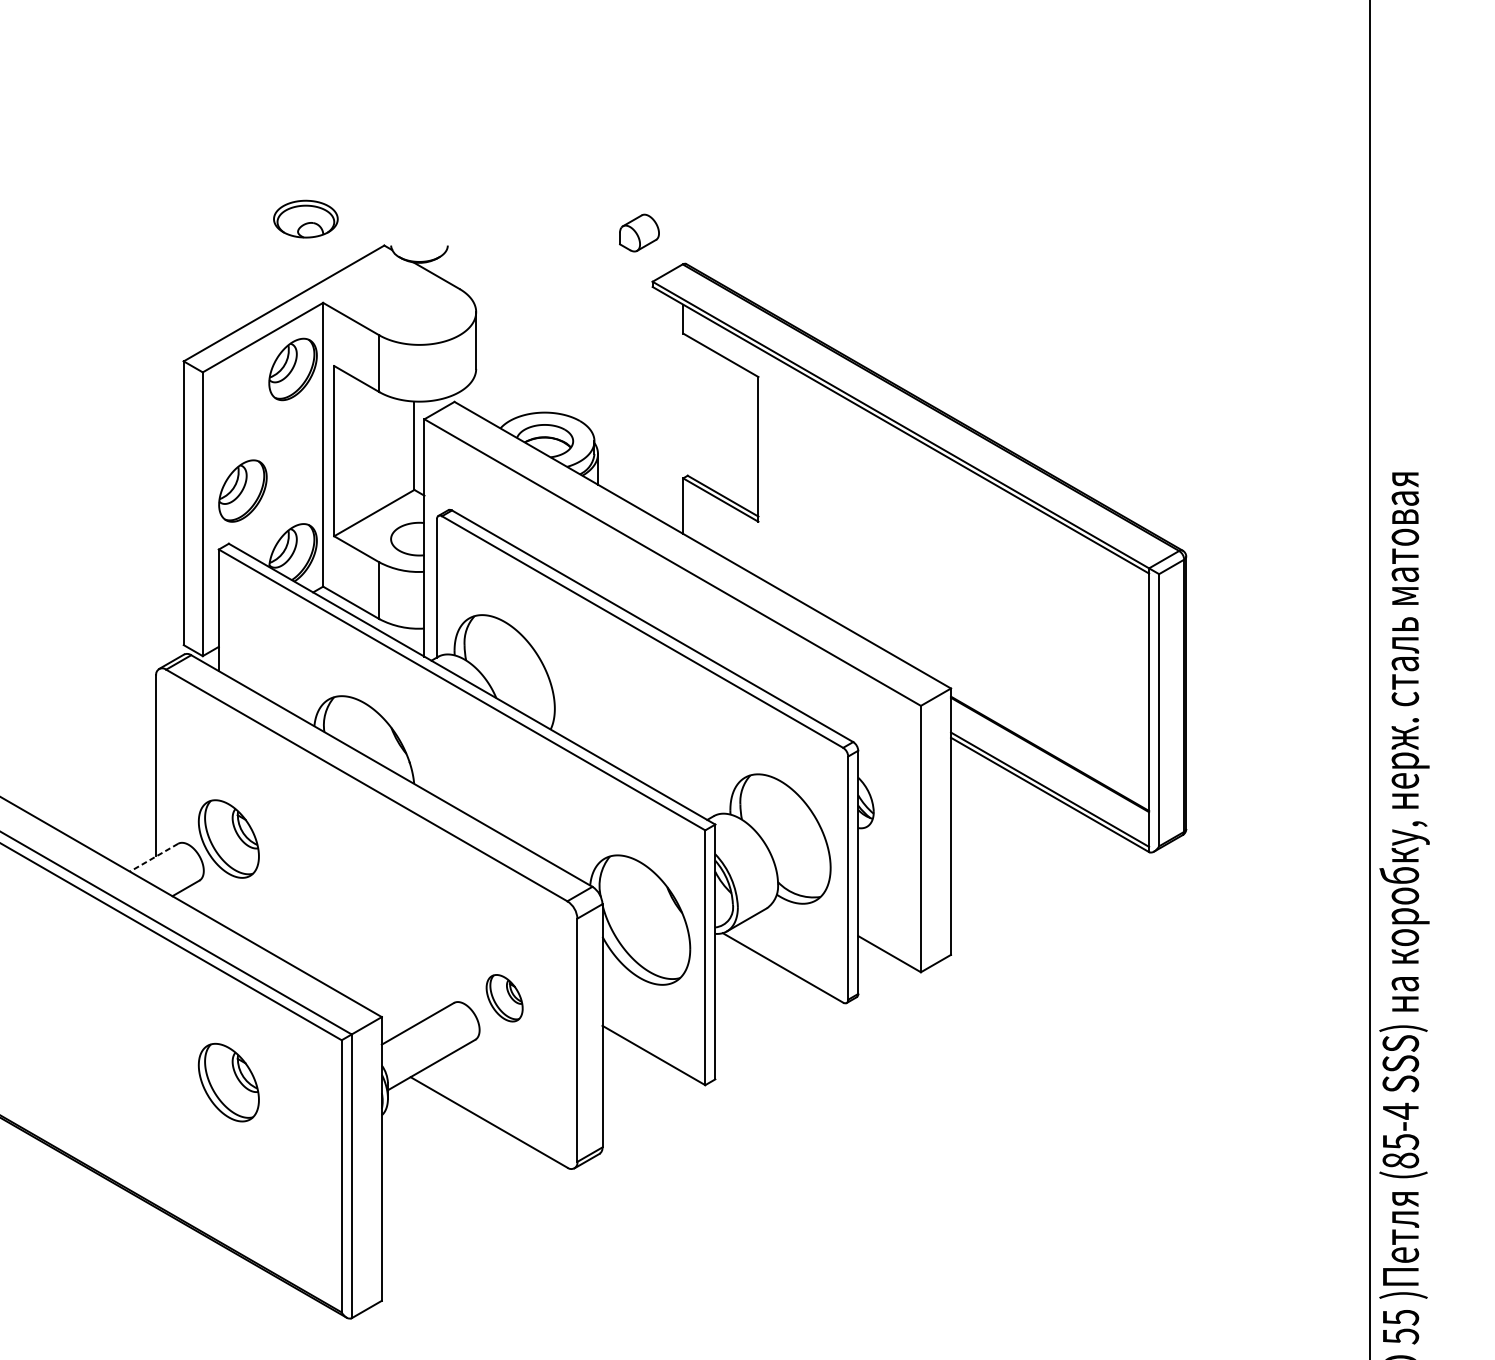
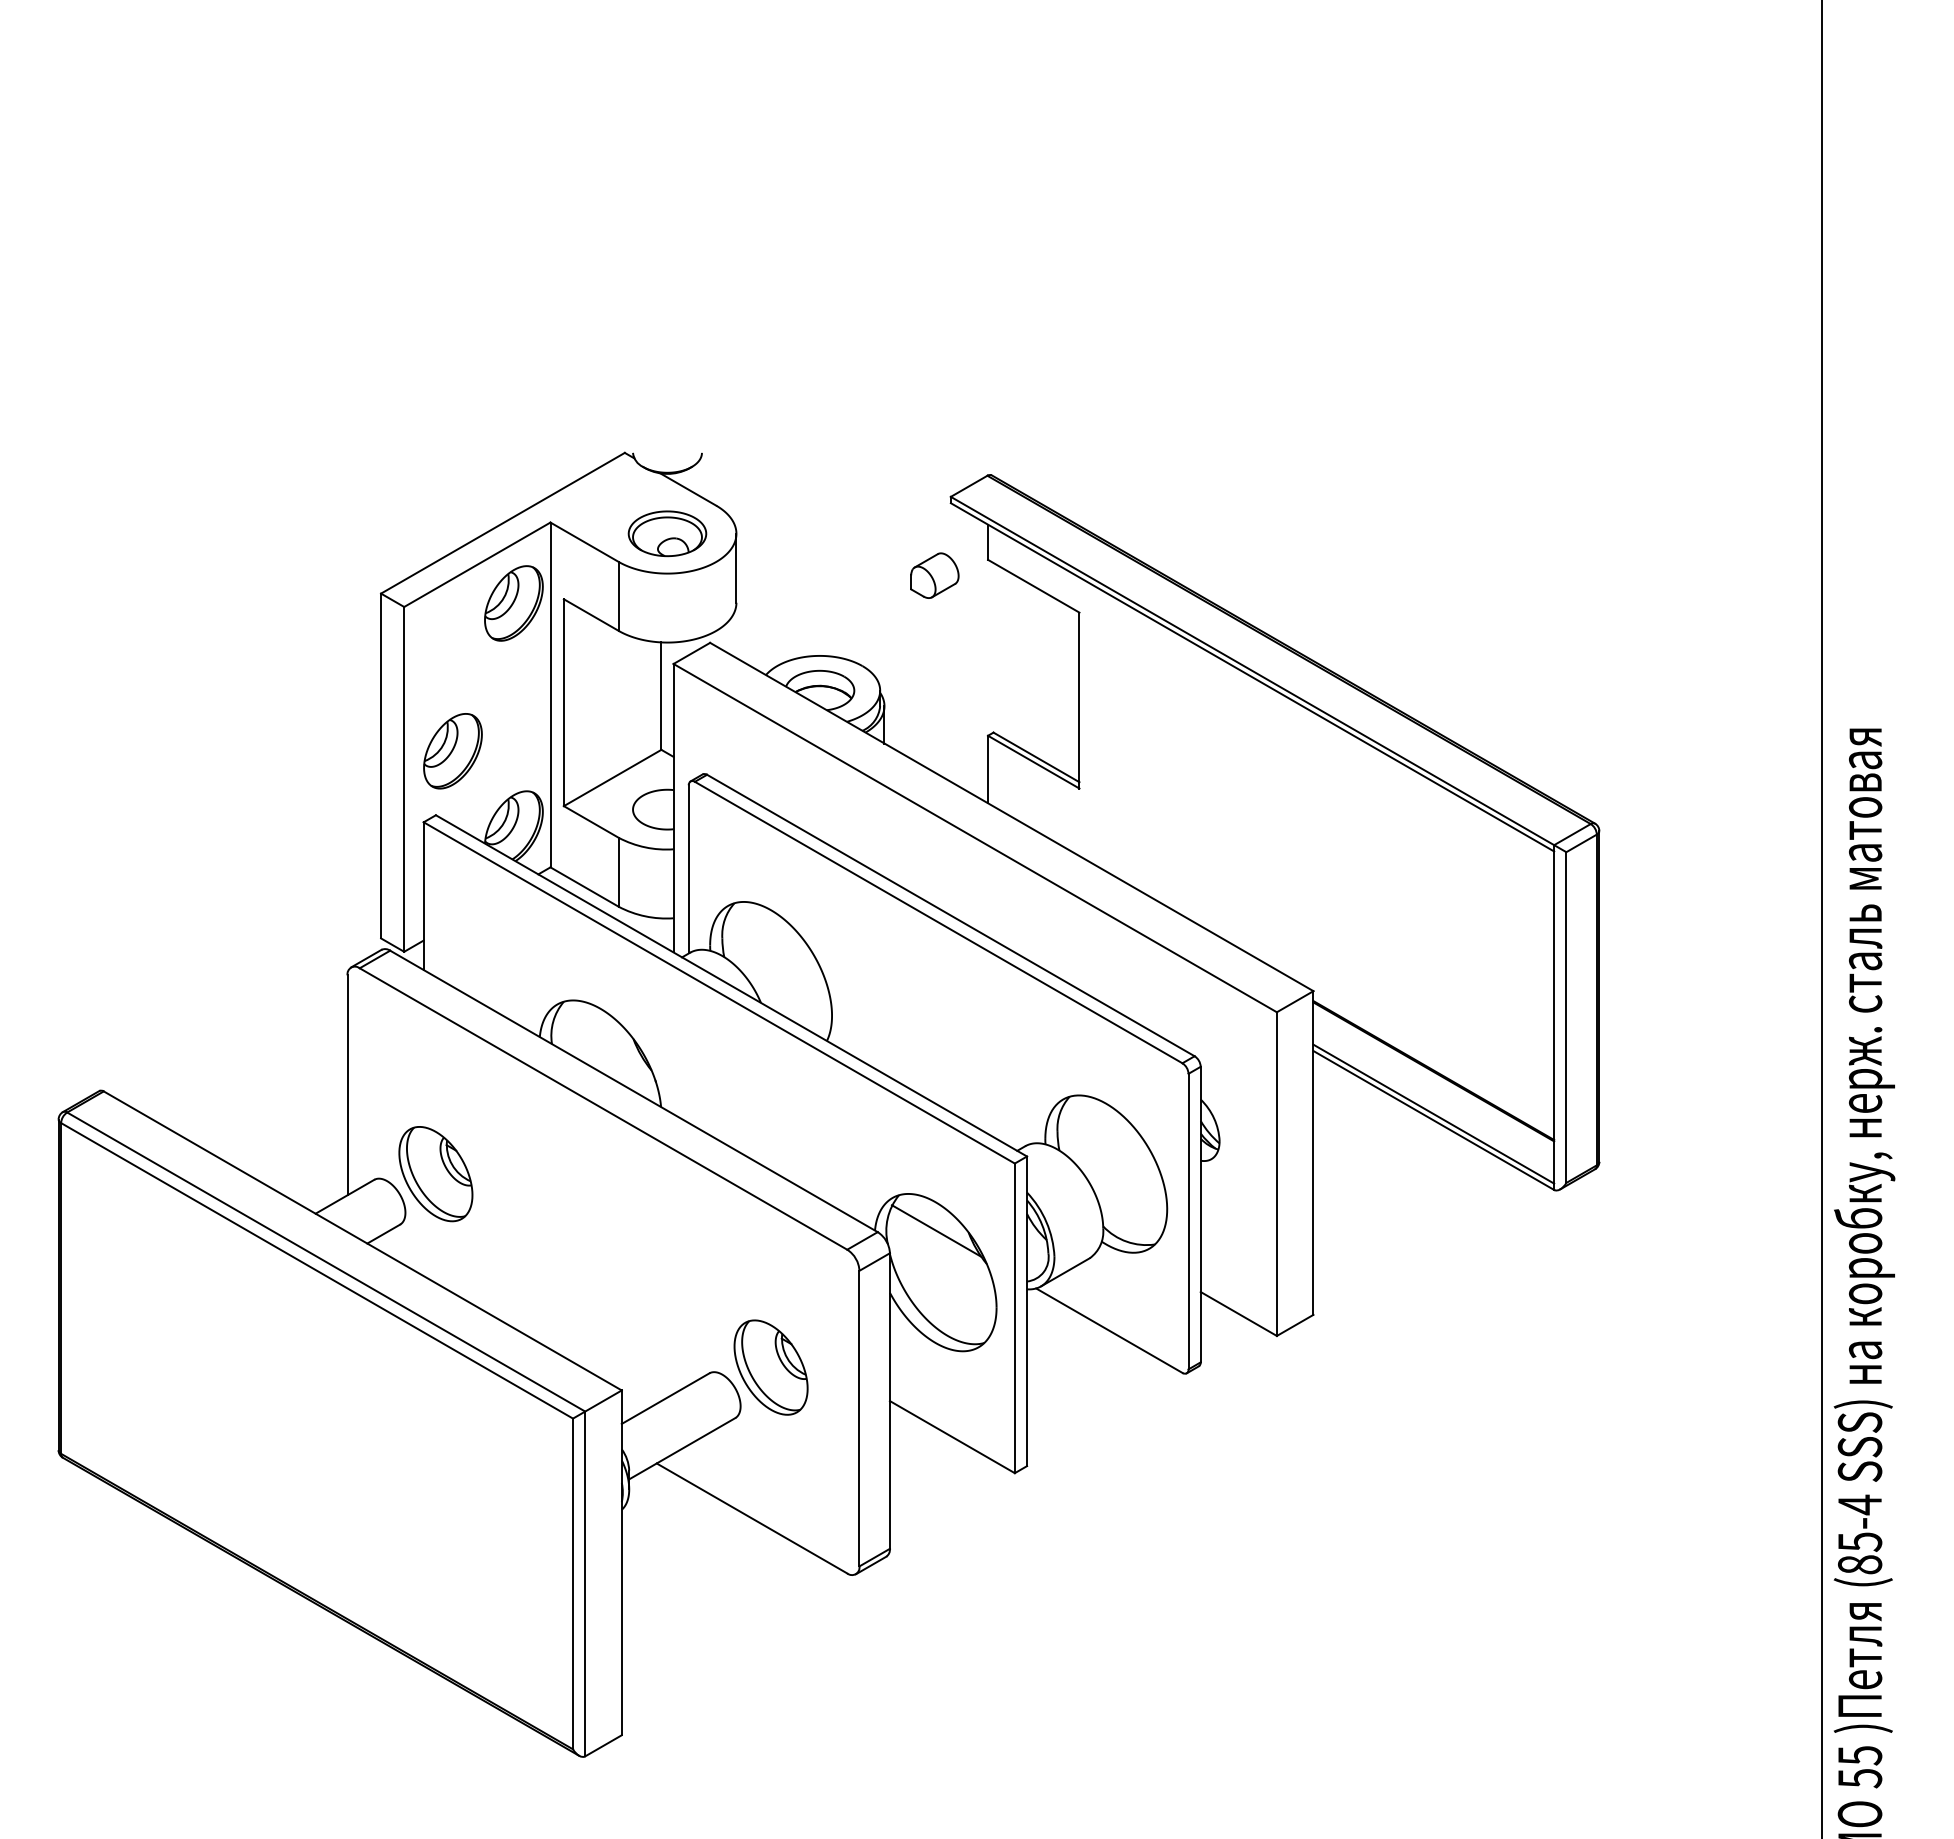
part: (305, 218) -> (667, 533), moved
part: (639, 232) -> (934, 575), moved
line: (153, 857) -> (344, 1196), dashed -> solid
line: (640, 885) -> (936, 1230), added
part: (504, 998) -> (770, 1367), size x1.67
part: (228, 1082) -> (435, 1470), removed

